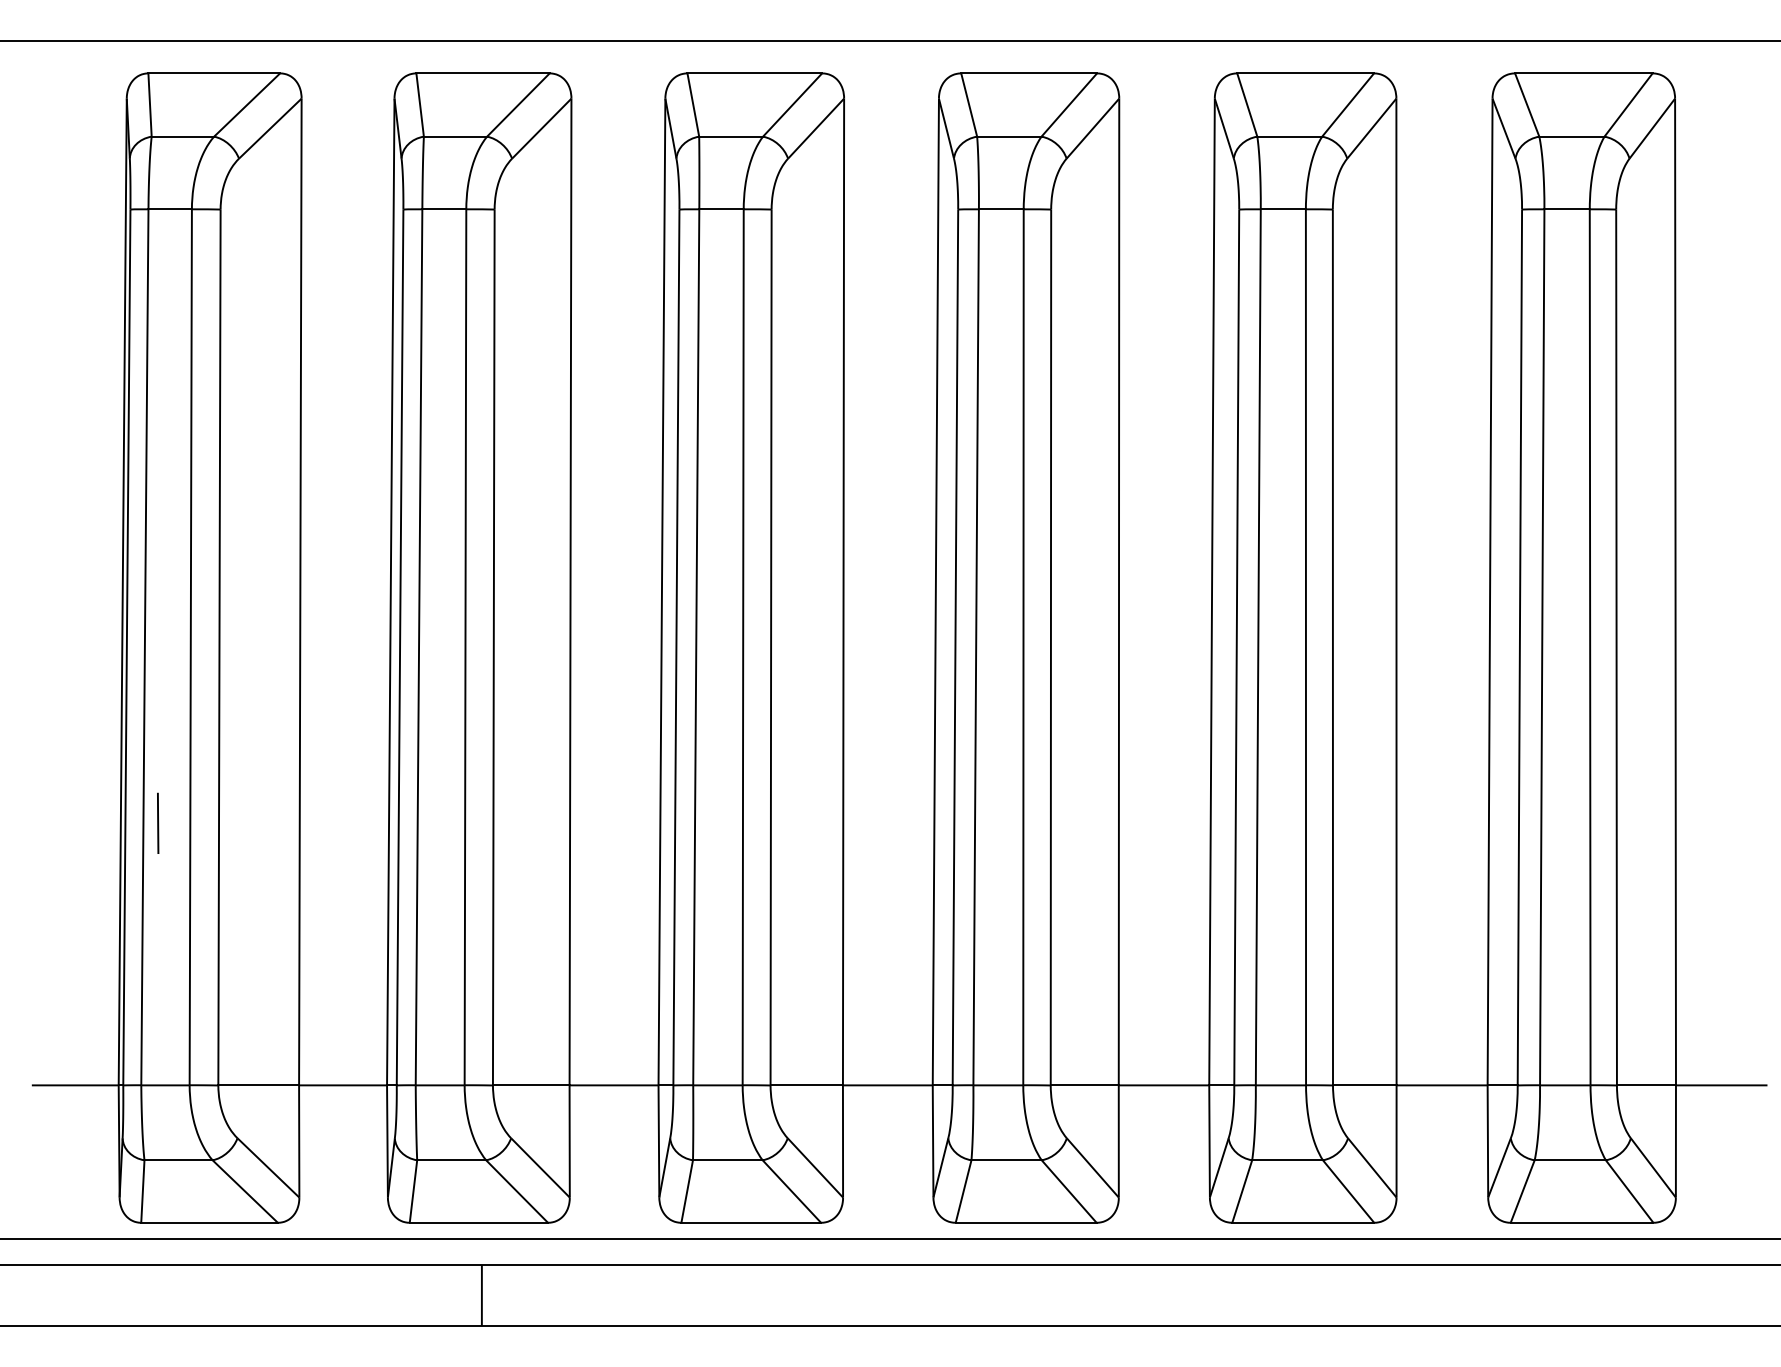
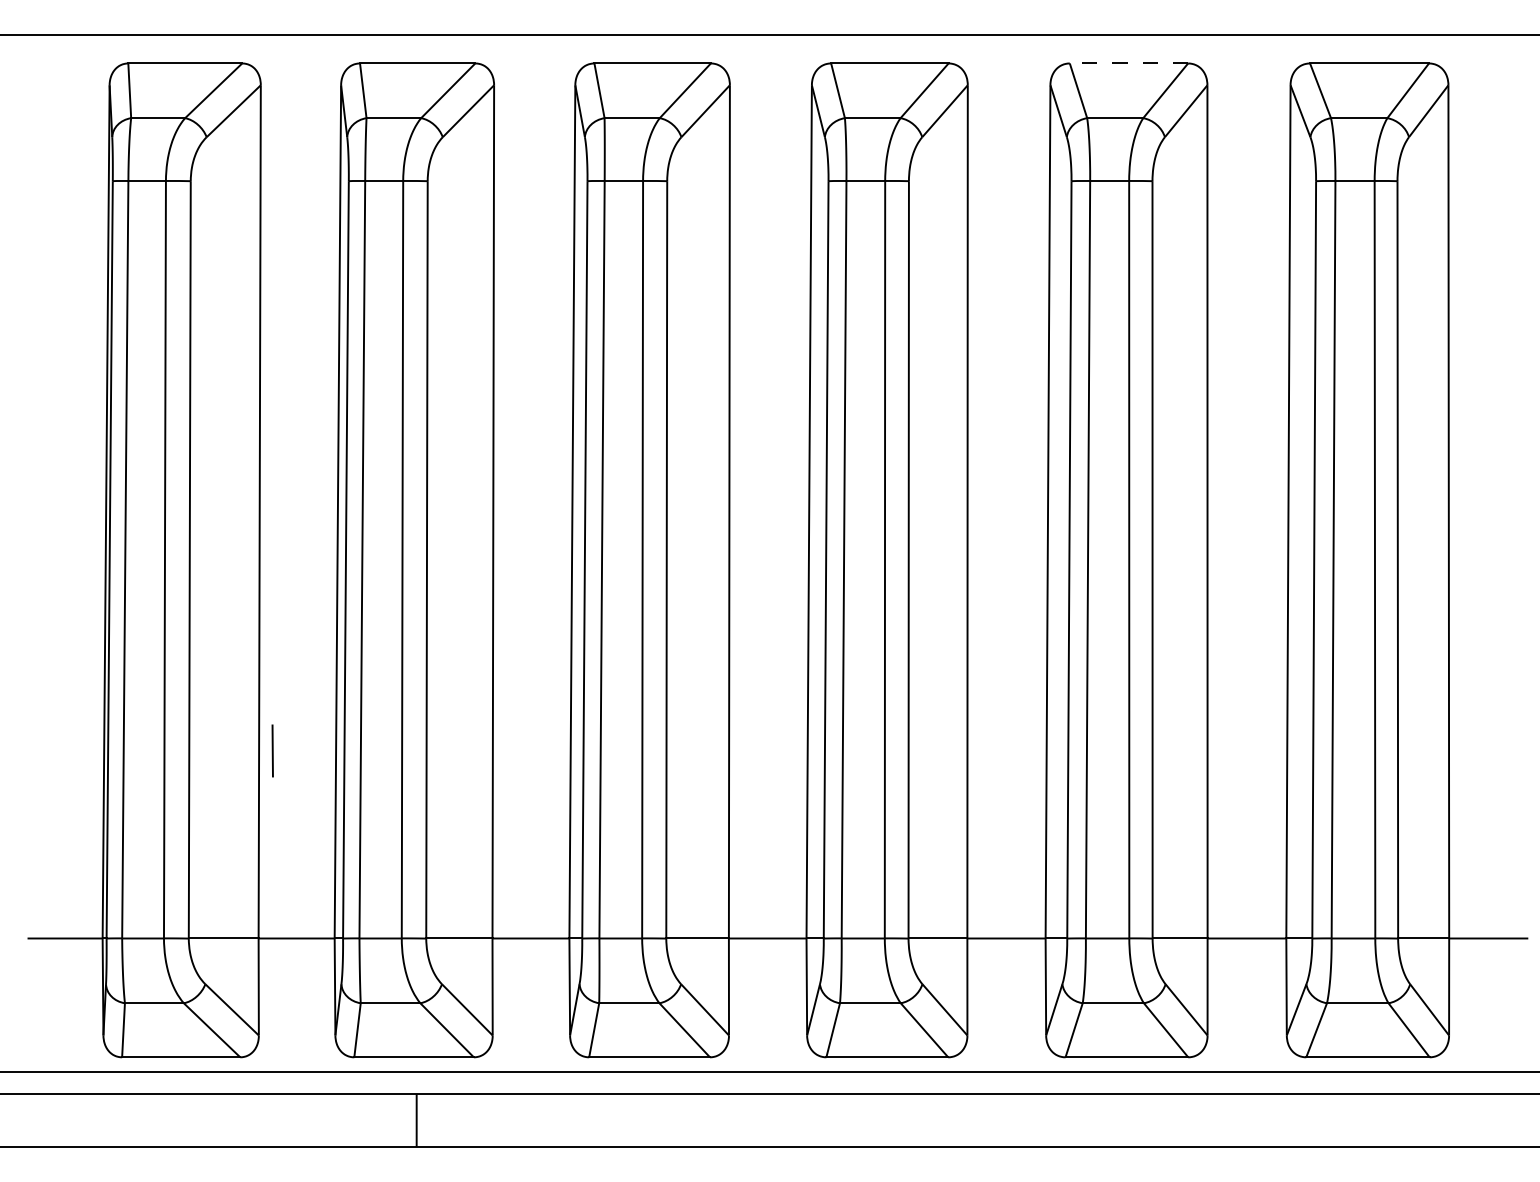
line: (1305, 73) -> (1128, 63), solid -> dashed
line: (157, 822) -> (272, 750), moved

